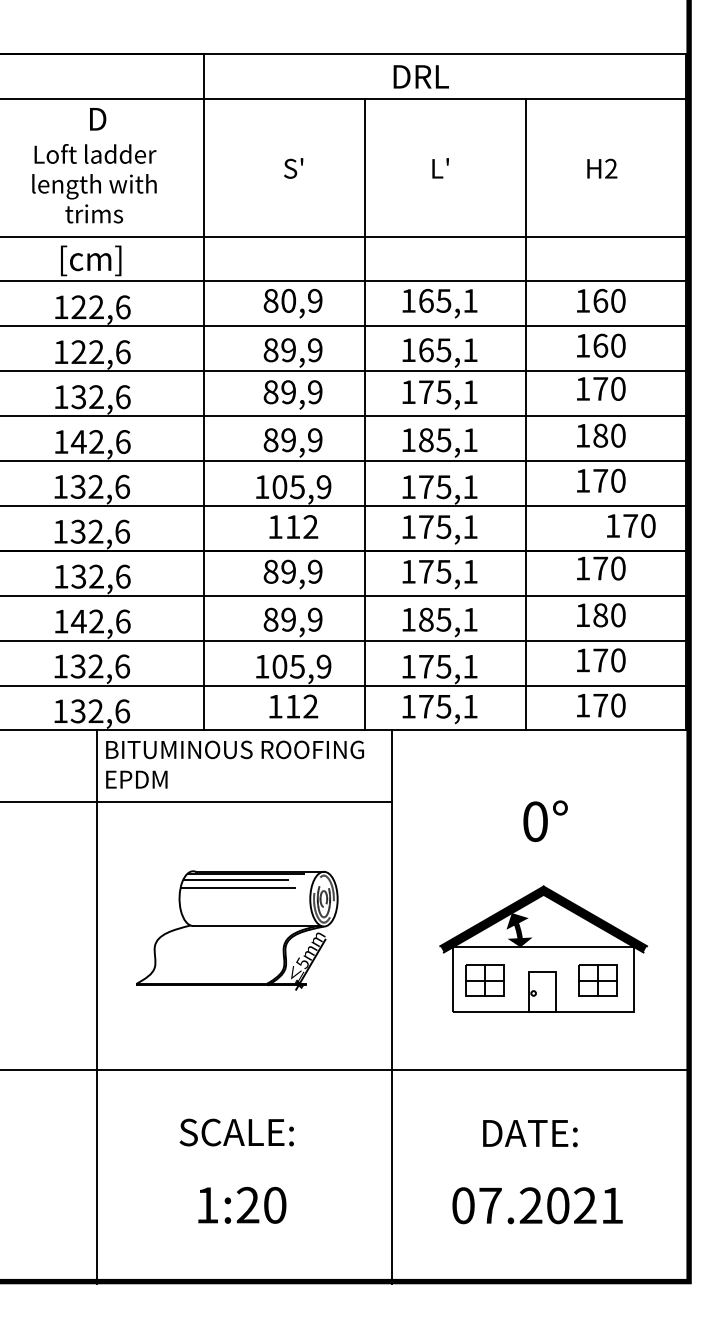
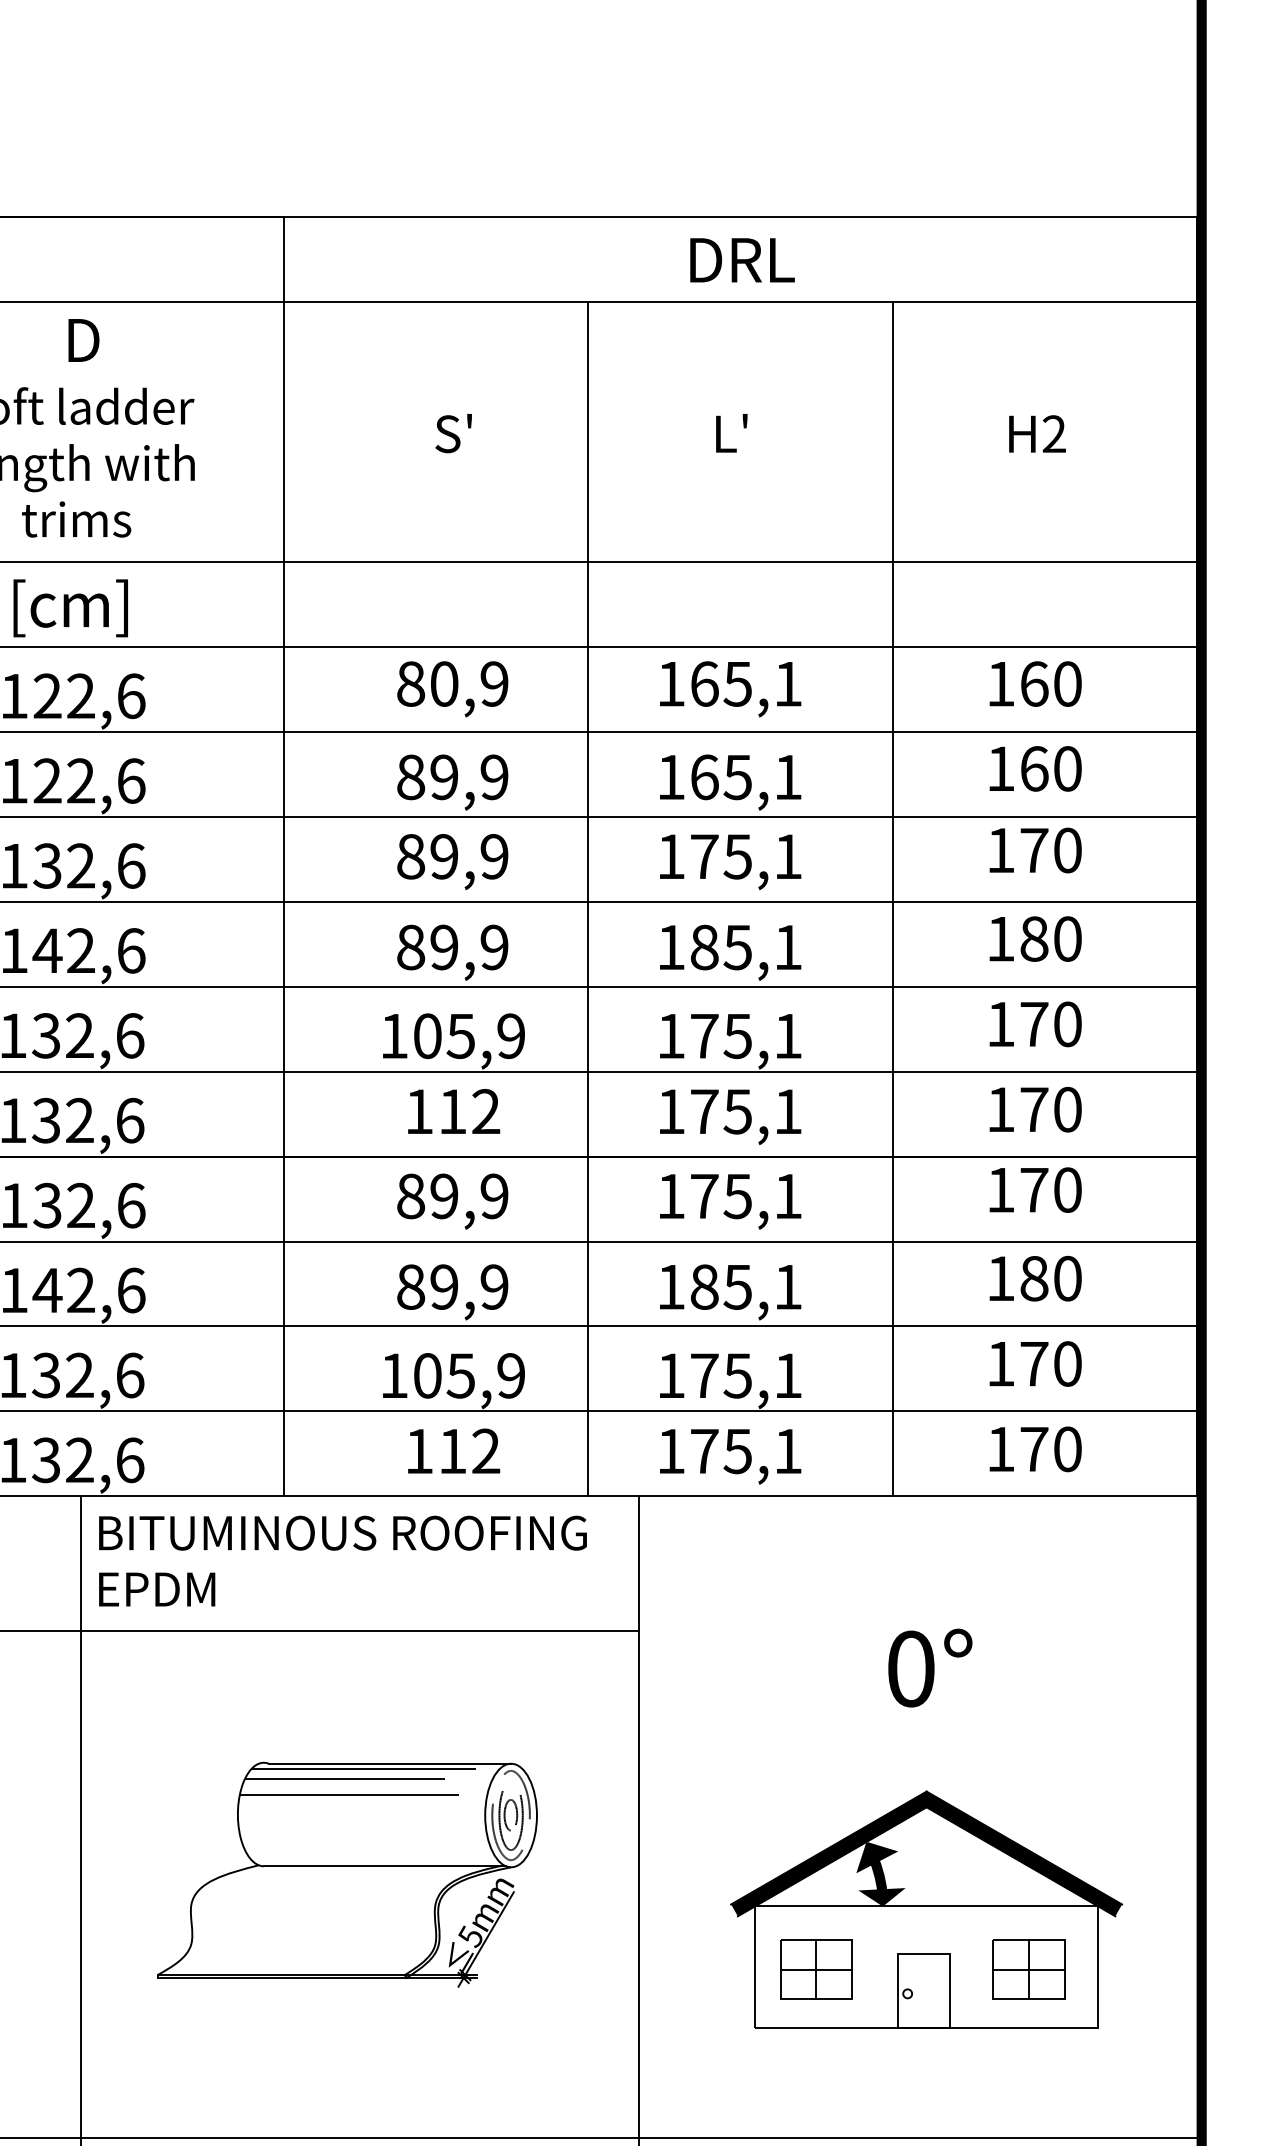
text: (420, 76) -> (740, 259), moved
text: (631, 525) -> (1035, 1108), moved

